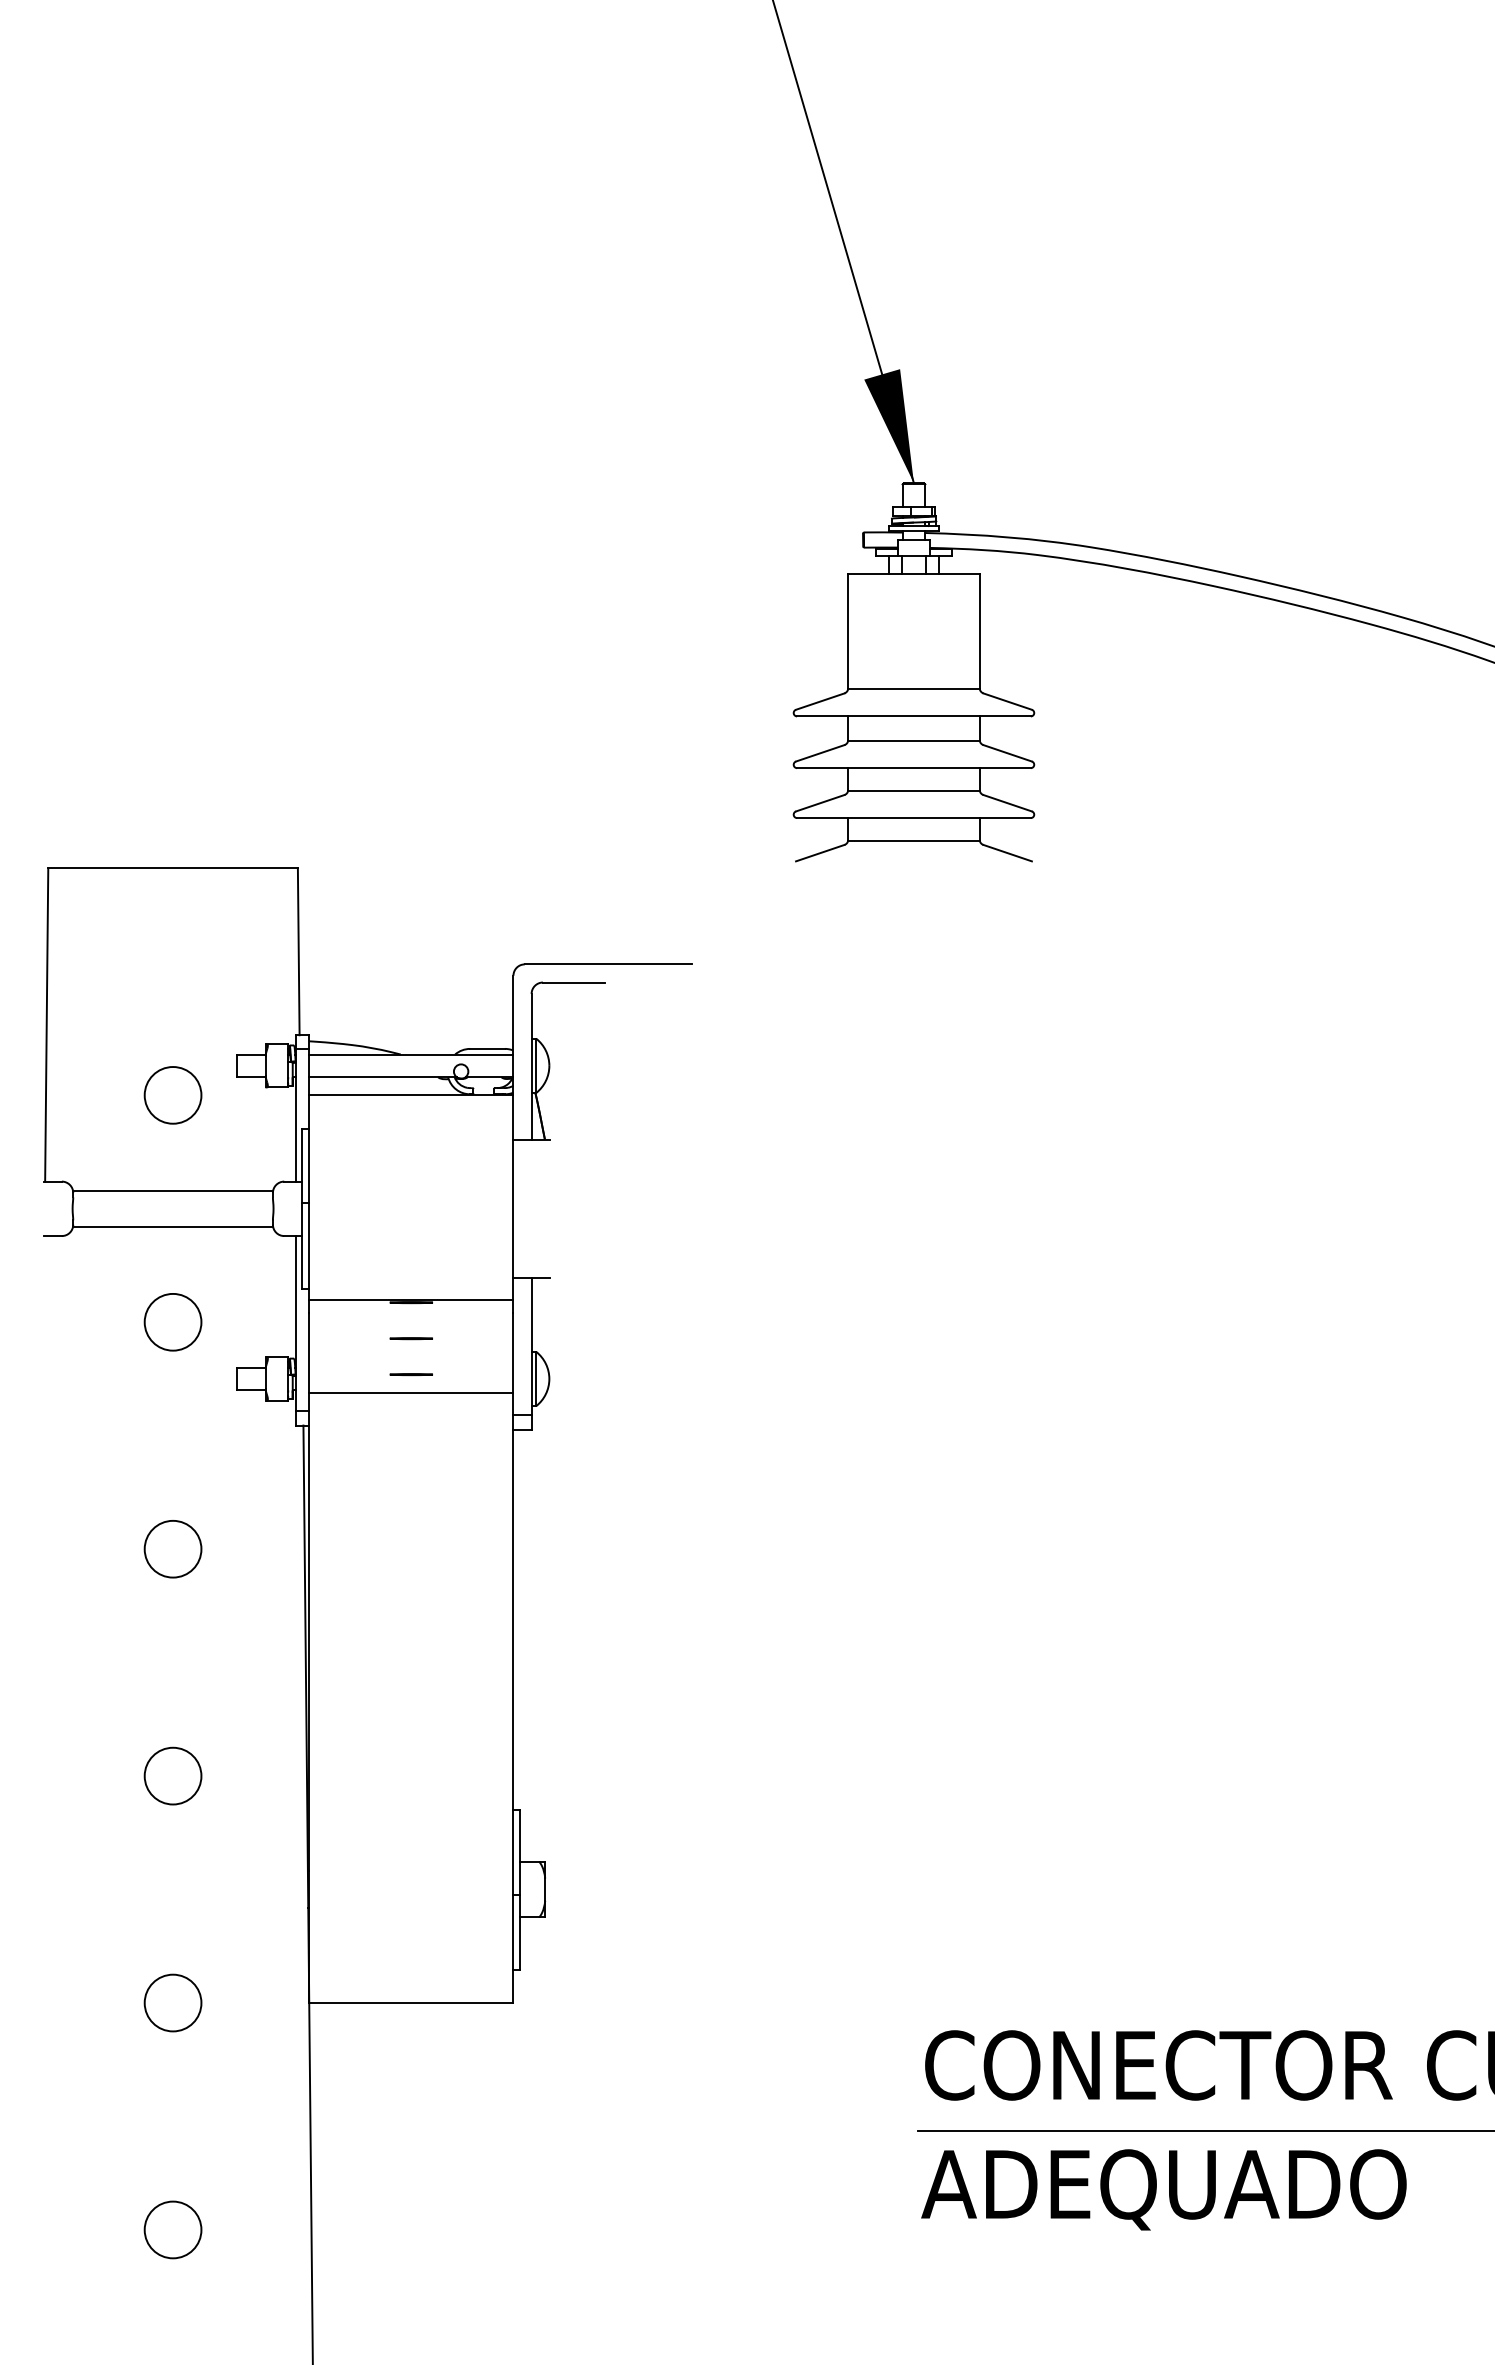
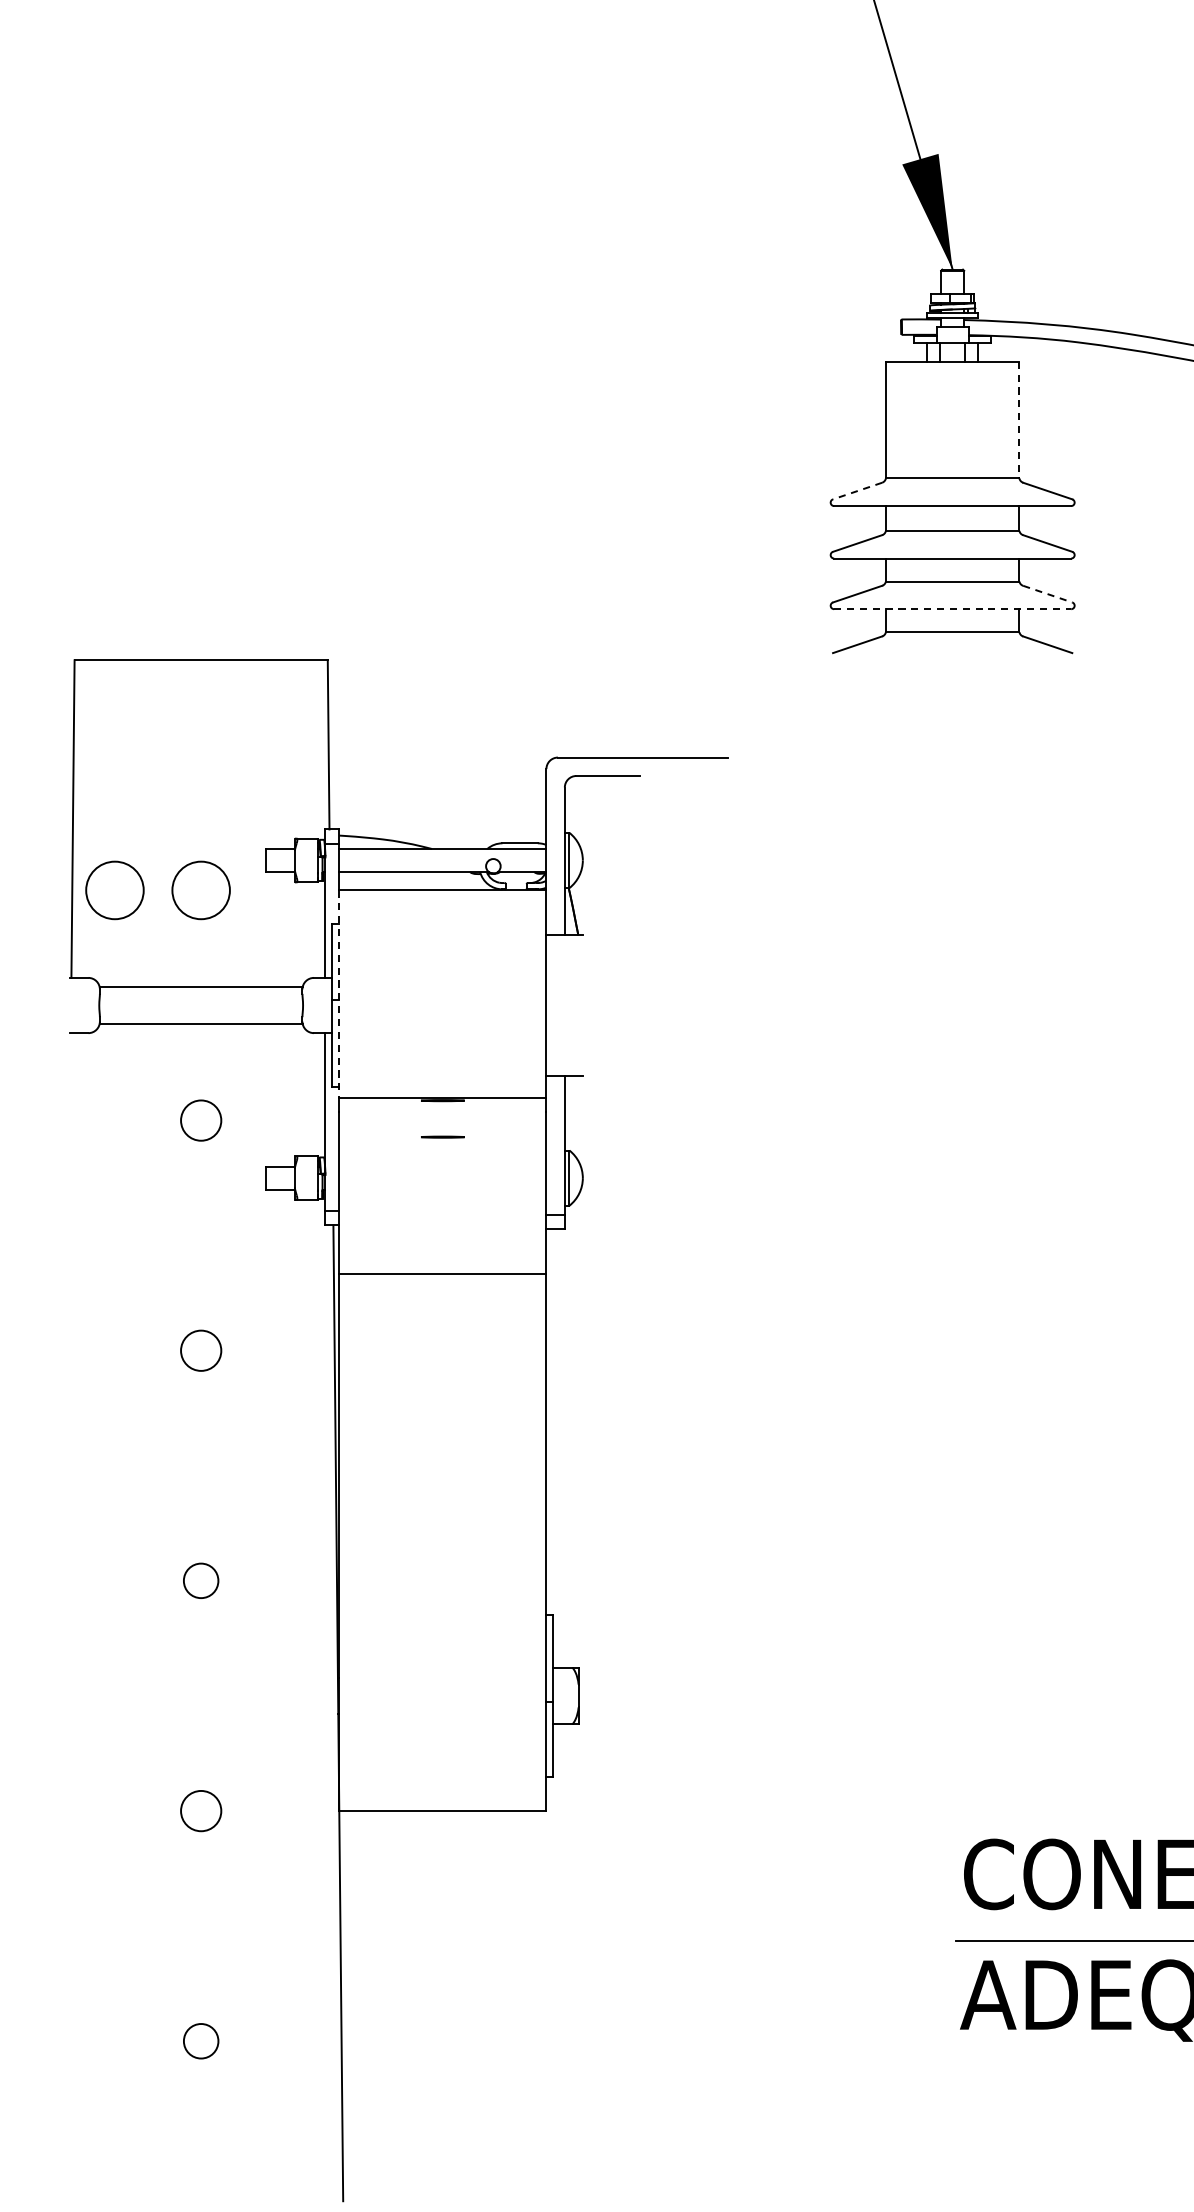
line: (979, 631) -> (1019, 419), solid -> dashed
line: (820, 701) -> (857, 490), solid -> dashed
line: (1007, 803) -> (1047, 594), solid -> dashed
line: (913, 818) -> (952, 609), solid -> dashed
circle: (87, 1095) -> (114, 890), added
line: (309, 1197) -> (339, 994), solid -> dashed
circle: (172, 1321) -> (200, 1119), size x0.7
line: (410, 1374) -> (441, 1173), removed
line: (411, 1392) -> (443, 1273), moved
circle: (172, 1548) -> (200, 1350), size x0.7
circle: (172, 1775) -> (200, 1580), size x0.6
circle: (172, 2002) -> (200, 1810), size x0.7
circle: (172, 2229) -> (200, 2040), size x0.6

